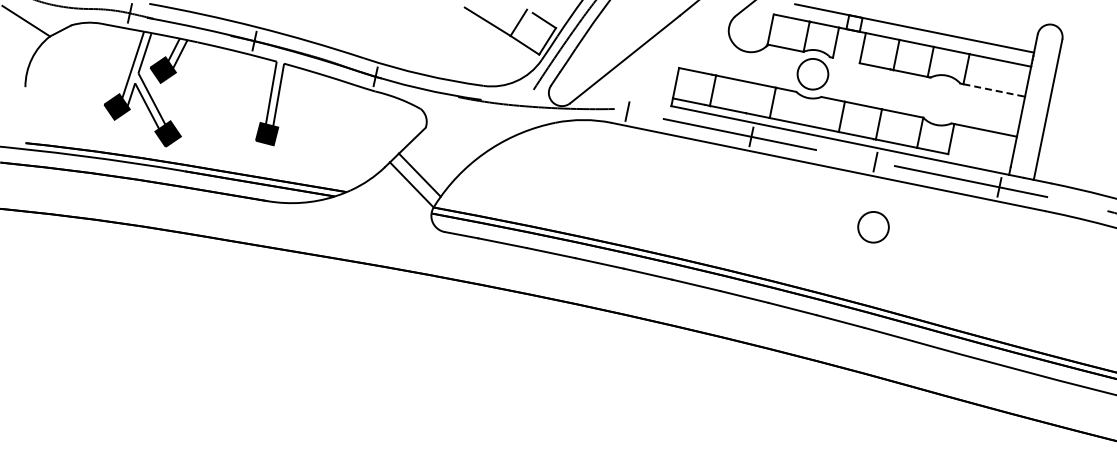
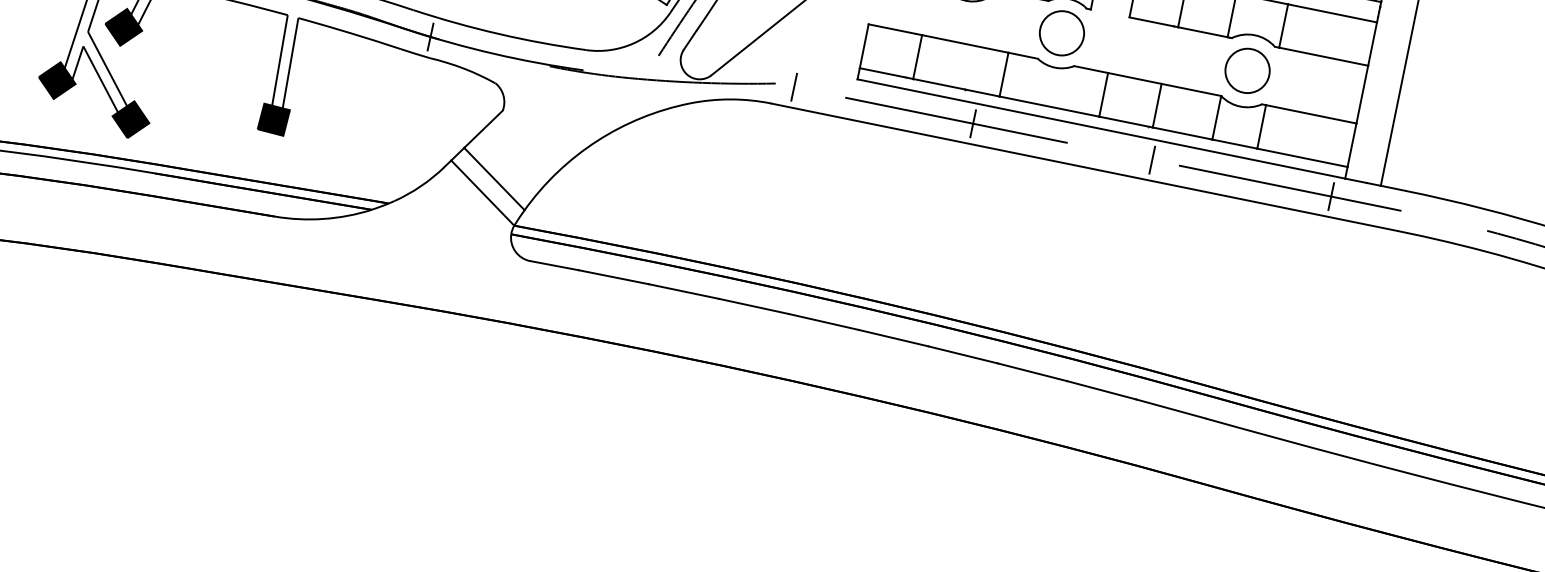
line: (994, 90) -> (1324, 56), dashed -> solid
line: (979, 160) -> (1302, 157), added
circle: (873, 227) -> (1247, 71), moved

